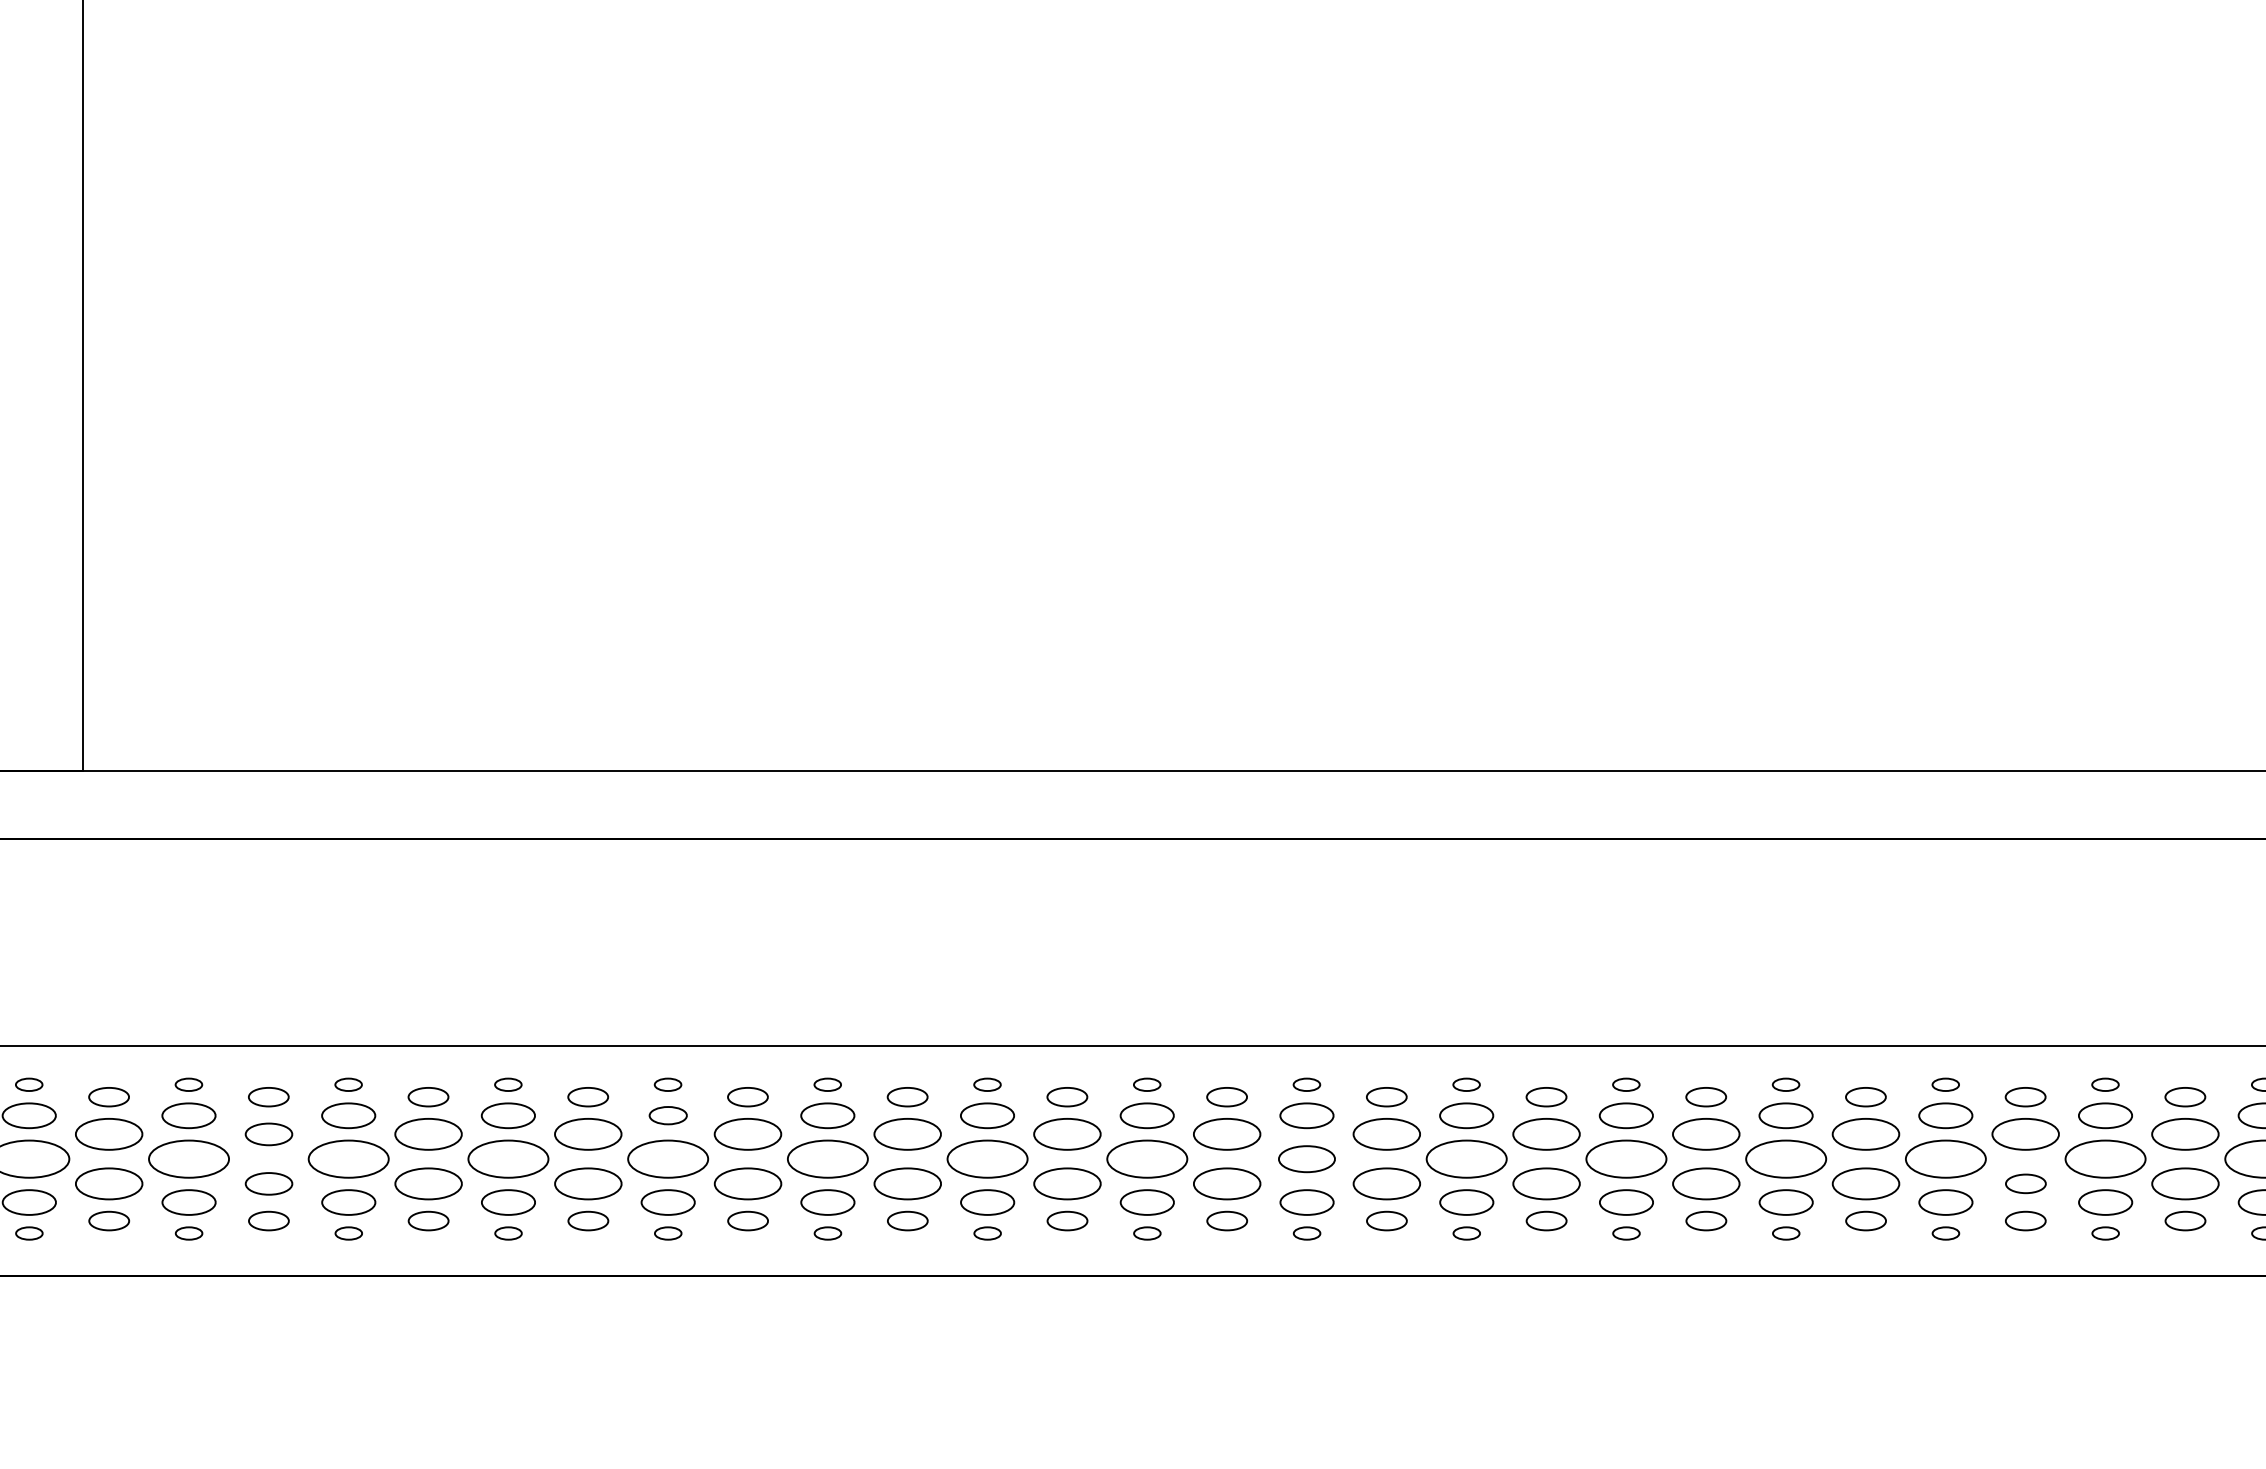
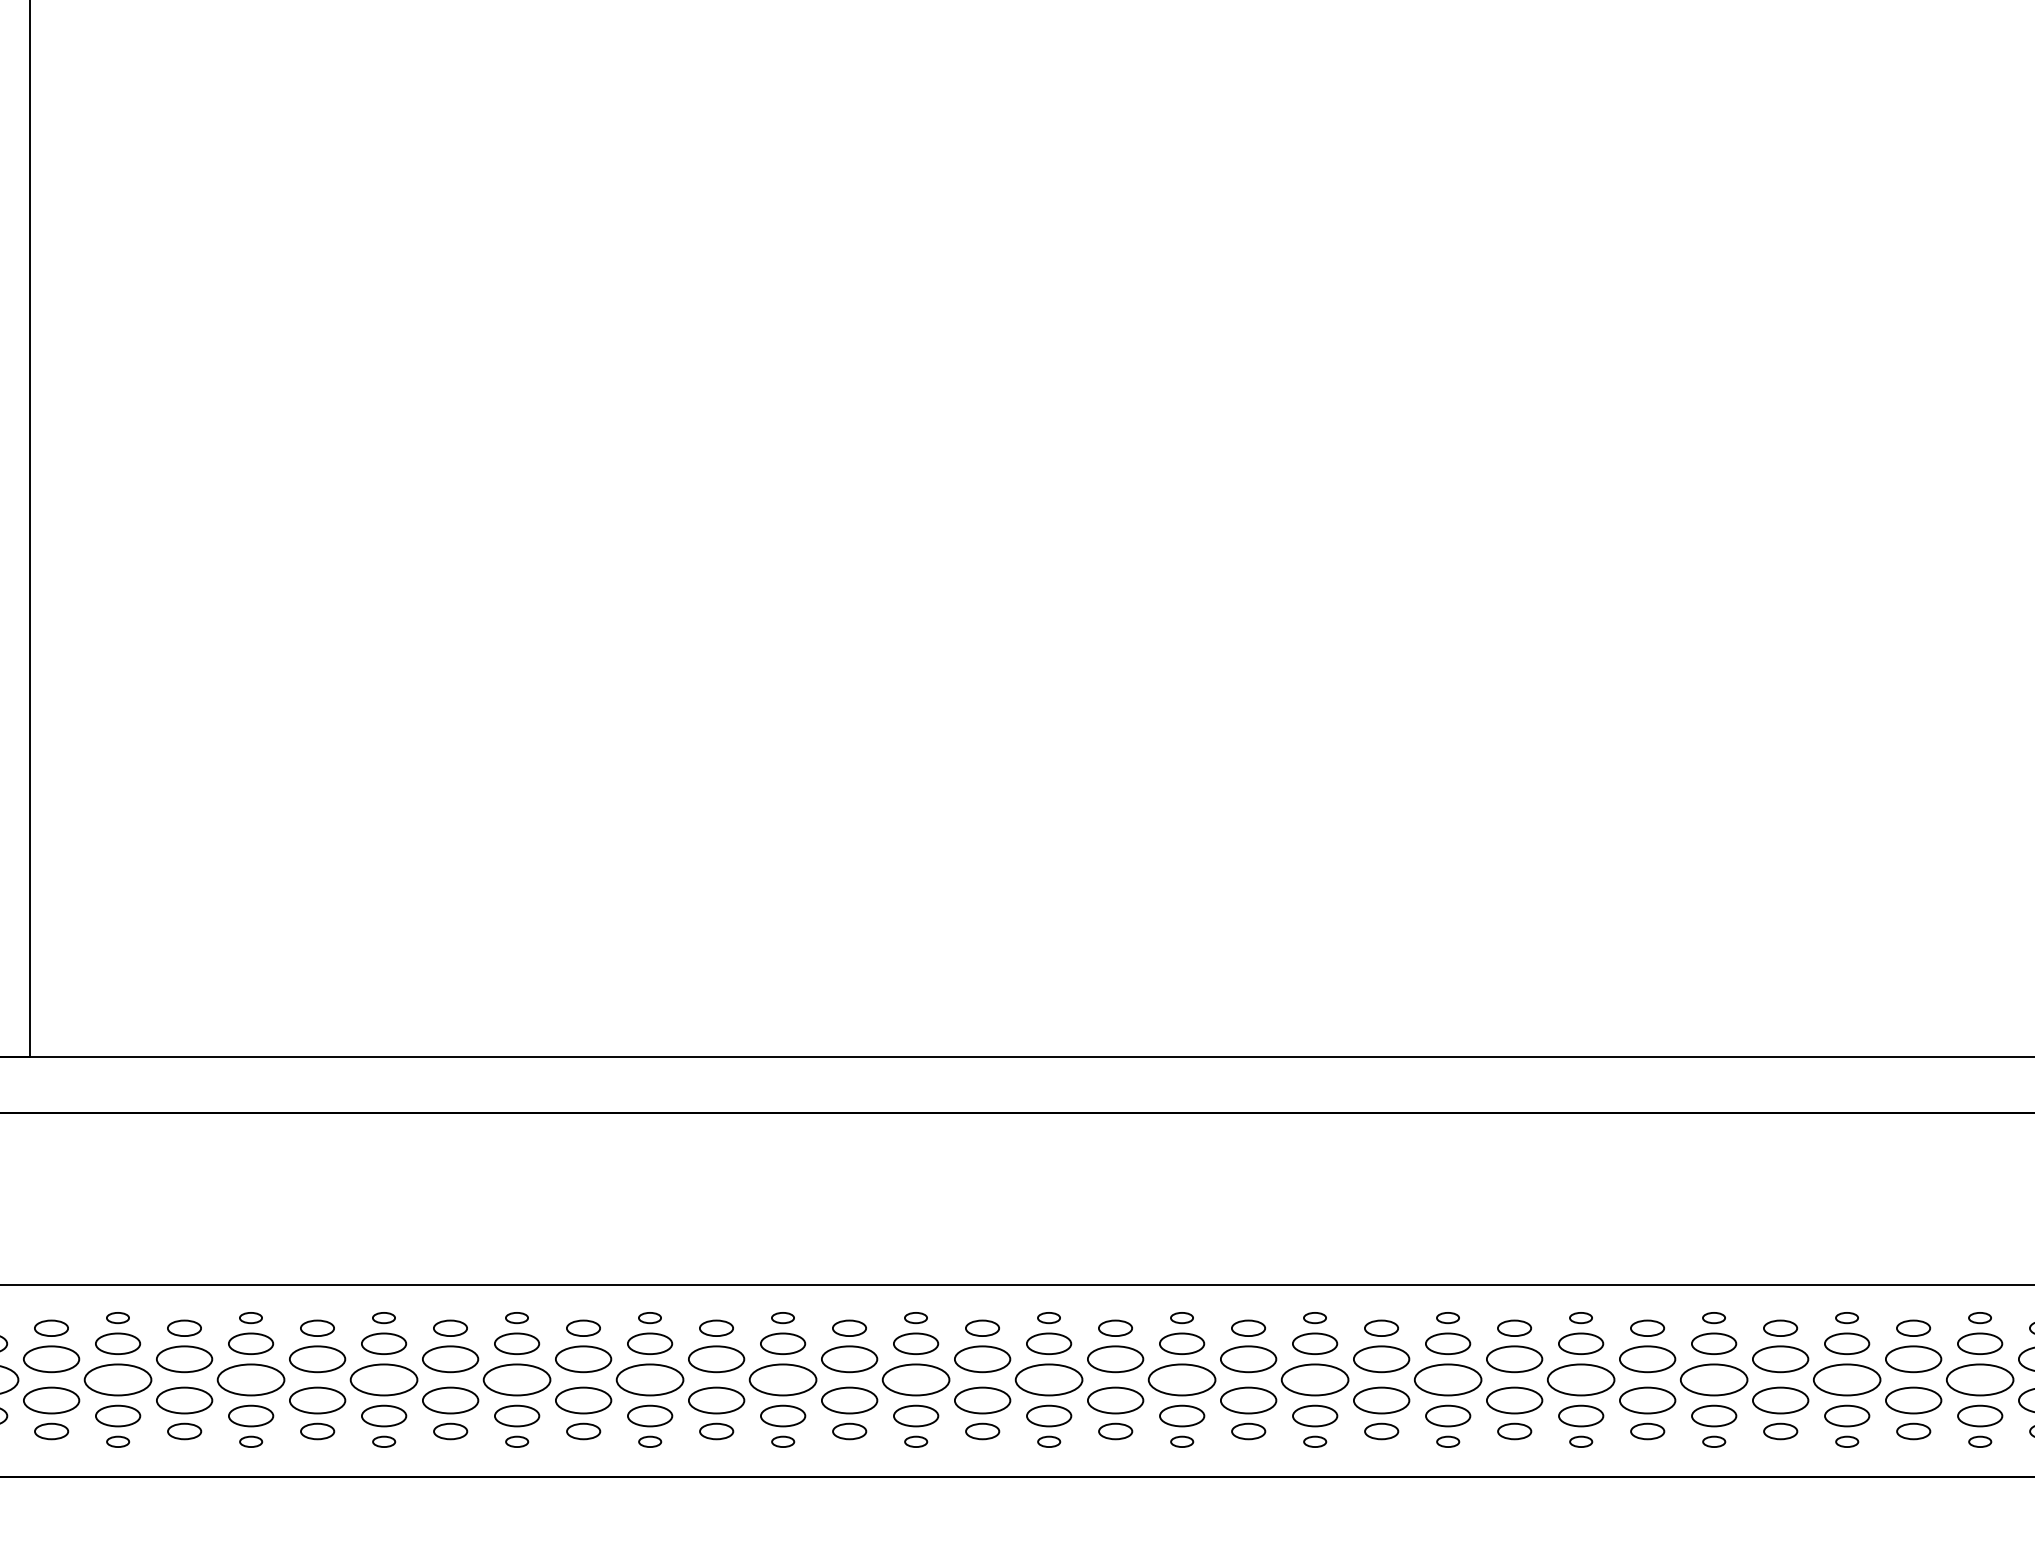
part: (668, 1115) -> (517, 1343), size x1.43
part: (268, 1134) -> (184, 1359), size x1.43
part: (1306, 1158) -> (1048, 1379), size x1.43
part: (268, 1183) -> (184, 1400), size x1.43
part: (2025, 1183) -> (1647, 1400), size x1.67

